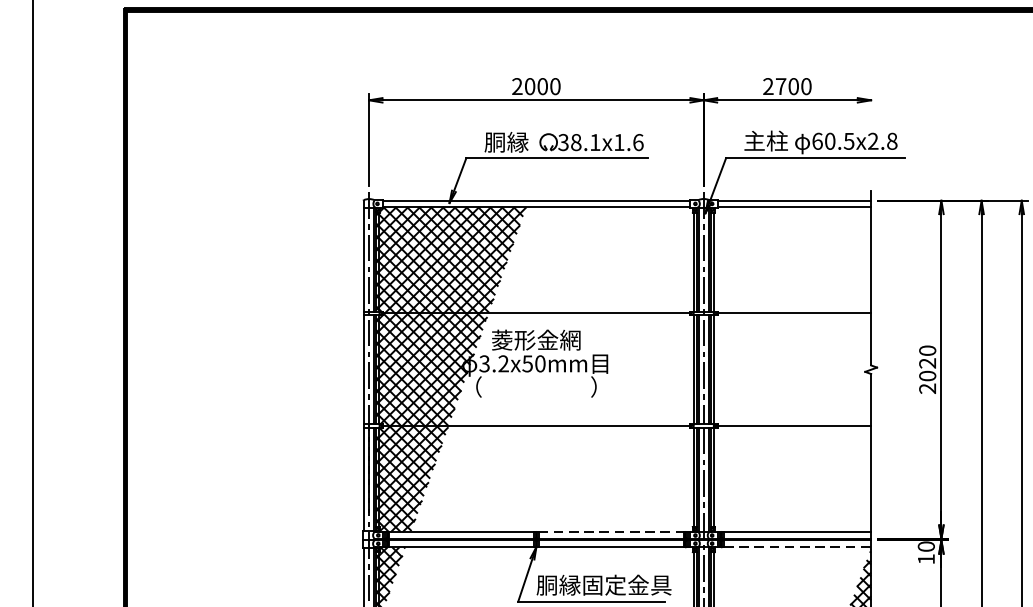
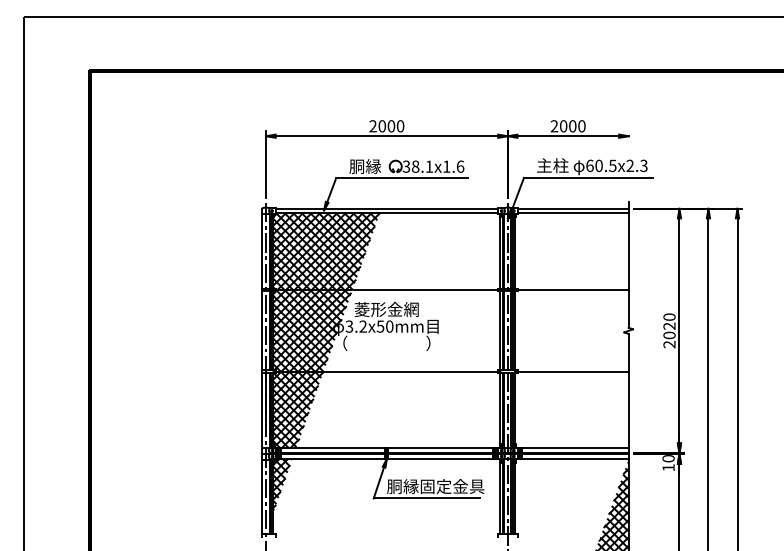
text: (780, 86) -> (563, 126), 2700 -> 2000
text: (891, 140) -> (643, 165), 60.5x2.8 -> 60.5x2.3
line: (612, 532) -> (441, 448), dashed -> solid
line: (798, 546) -> (576, 458), dashed -> solid

